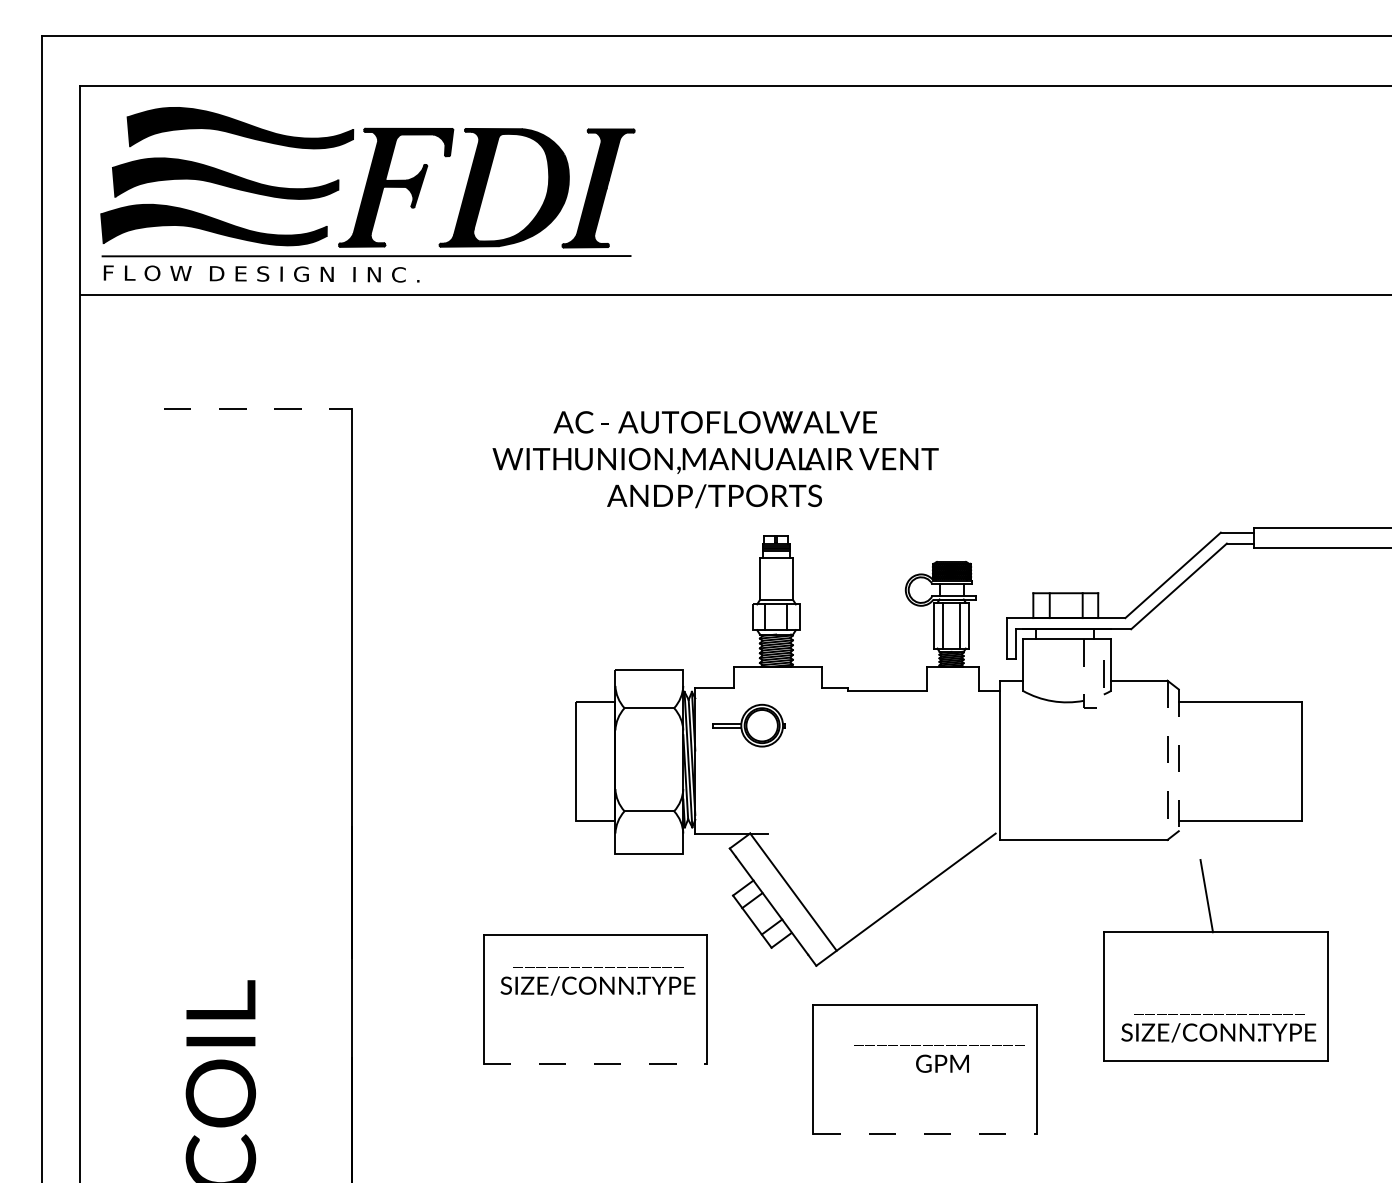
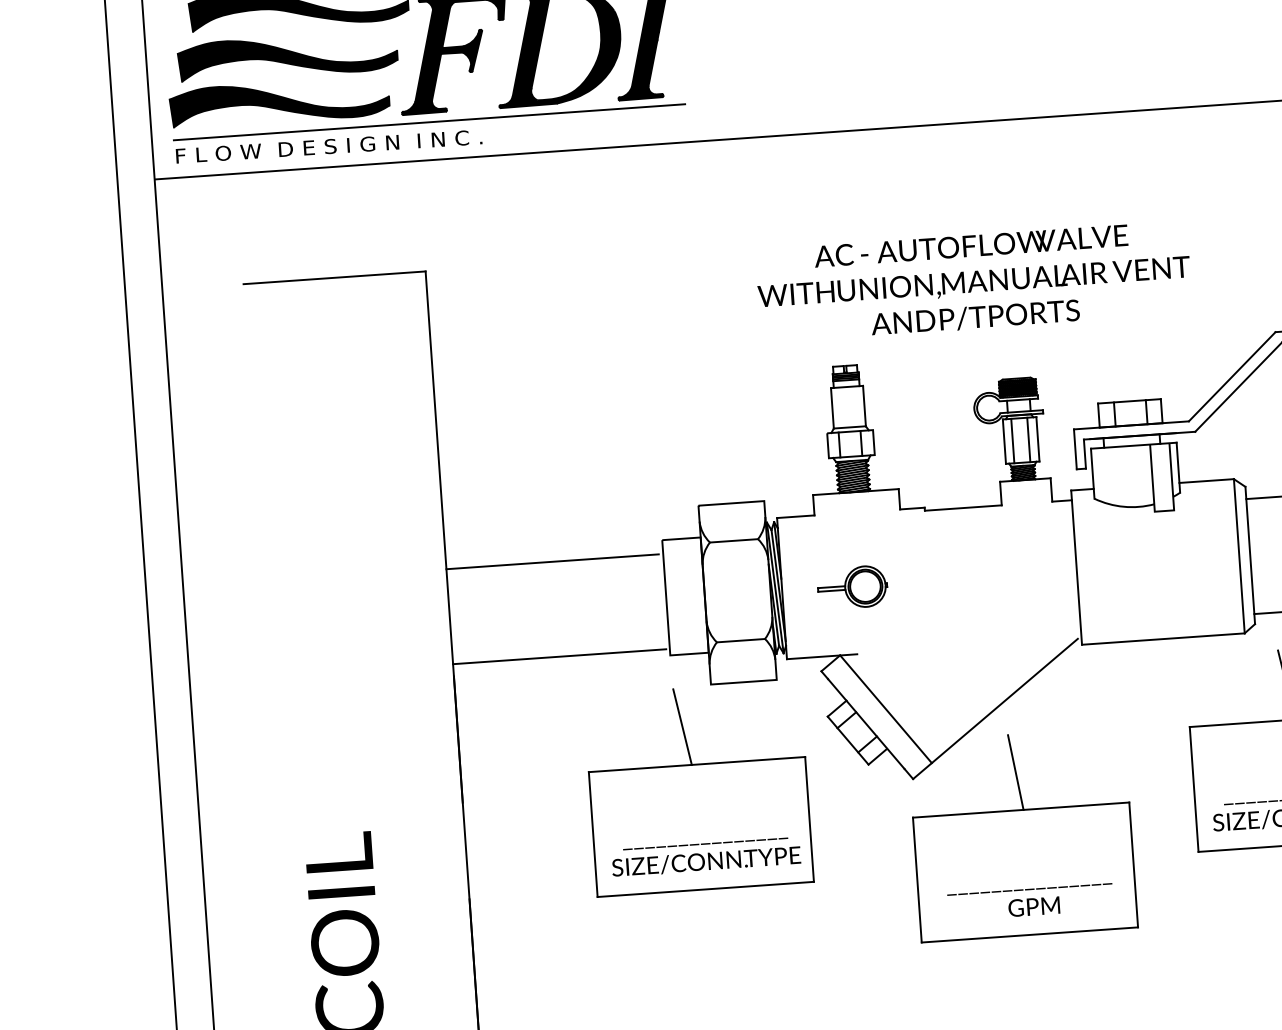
line: (257, 409) -> (334, 278), dashed -> solid
text: (715, 459) -> (973, 282), moved
line: (1093, 708) -> (1164, 511), dashed -> solid
line: (461, 716) -> (552, 561), added
part: (748, 725) -> (852, 587), moved
line: (1167, 760) -> (1239, 556), dashed -> solid
line: (1178, 760) -> (1249, 555), dashed -> solid
line: (461, 814) -> (559, 656), added
line: (582, 895) -> (681, 726), added
line: (922, 966) -> (1015, 772), added
text: (597, 981) -> (705, 857), moved
text: (939, 1058) -> (1030, 901), moved
line: (595, 1064) -> (705, 889), dashed -> solid
line: (925, 1134) -> (1030, 935), dashed -> solid

